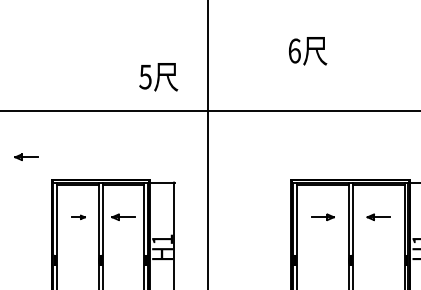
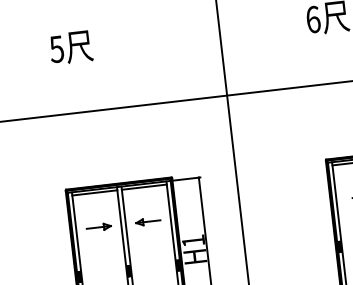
text: (158, 77) -> (70, 48), moved
part: (26, 156) -> (35, 167), removed
part: (78, 217) -> (99, 227), size x1.67

